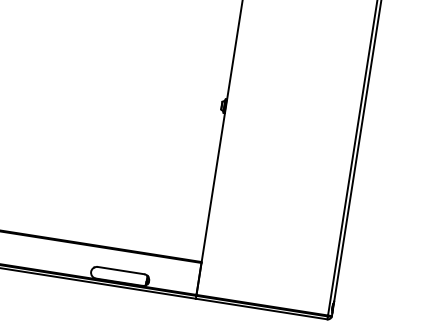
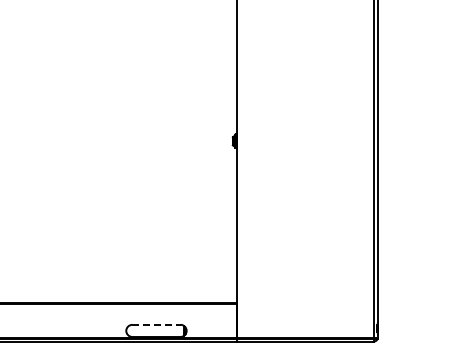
line: (121, 270) -> (156, 324), solid -> dashed

